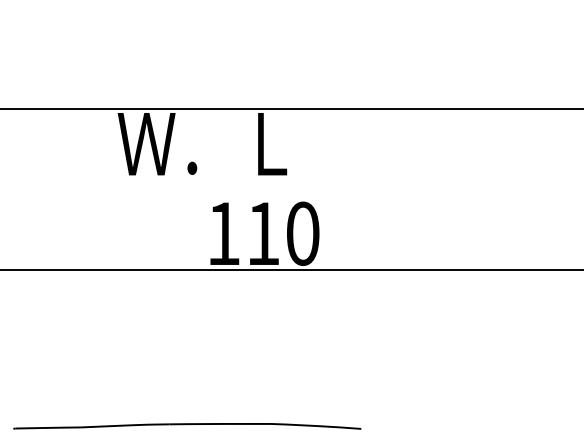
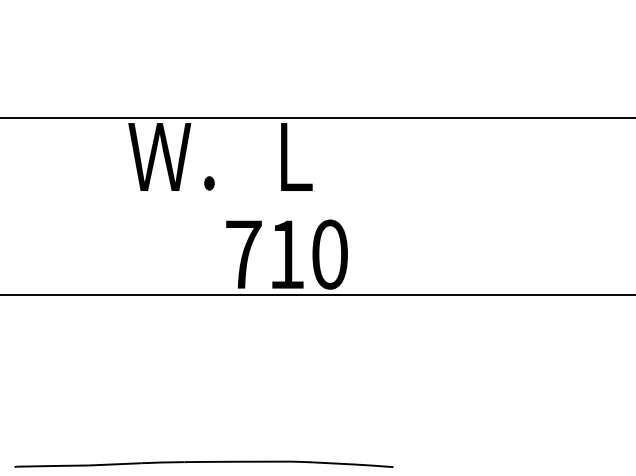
text: (223, 233) -> (243, 254), 110 -> 710

